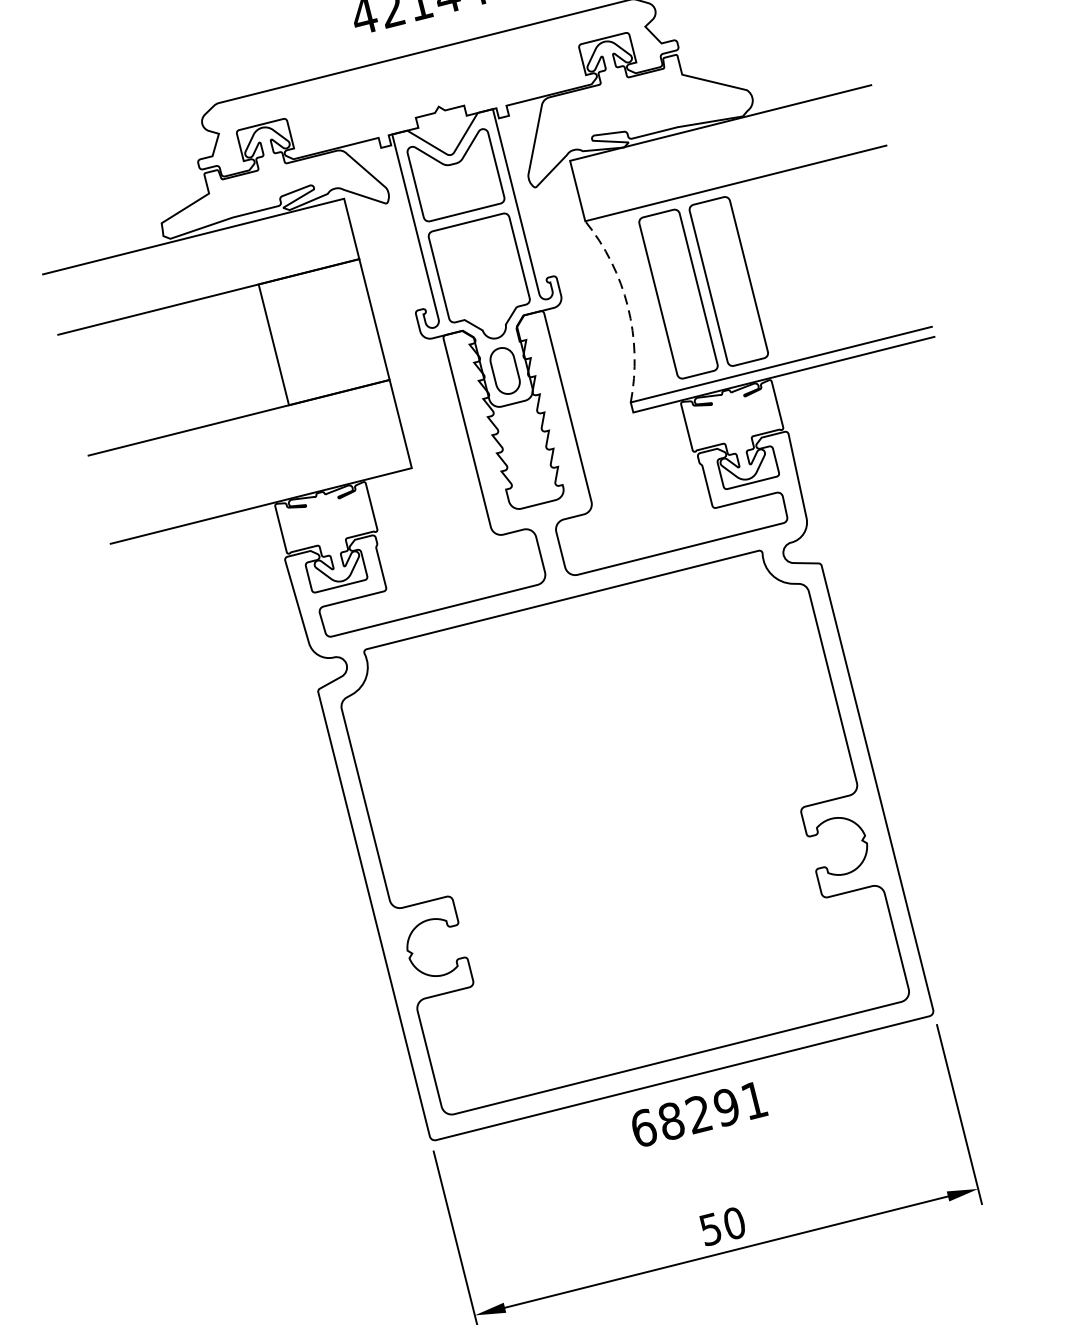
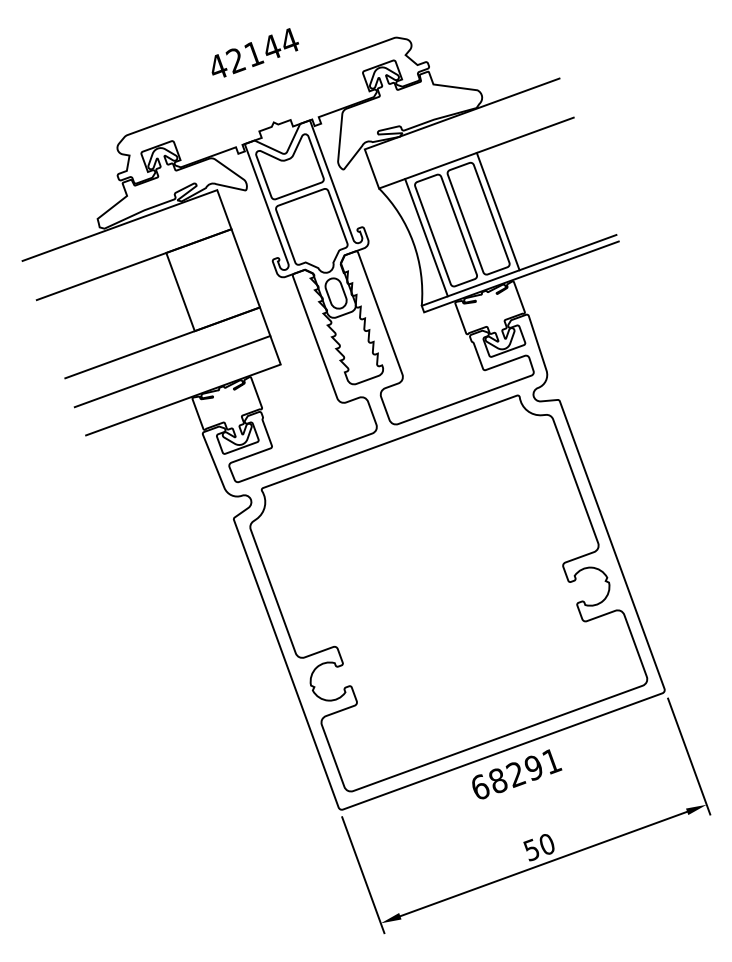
line: (758, 273) -> (497, 211), added
line: (648, 301) -> (426, 237), added
arc: (628, 306) -> (413, 242), dashed -> solid
line: (249, 461) -> (172, 371), added

